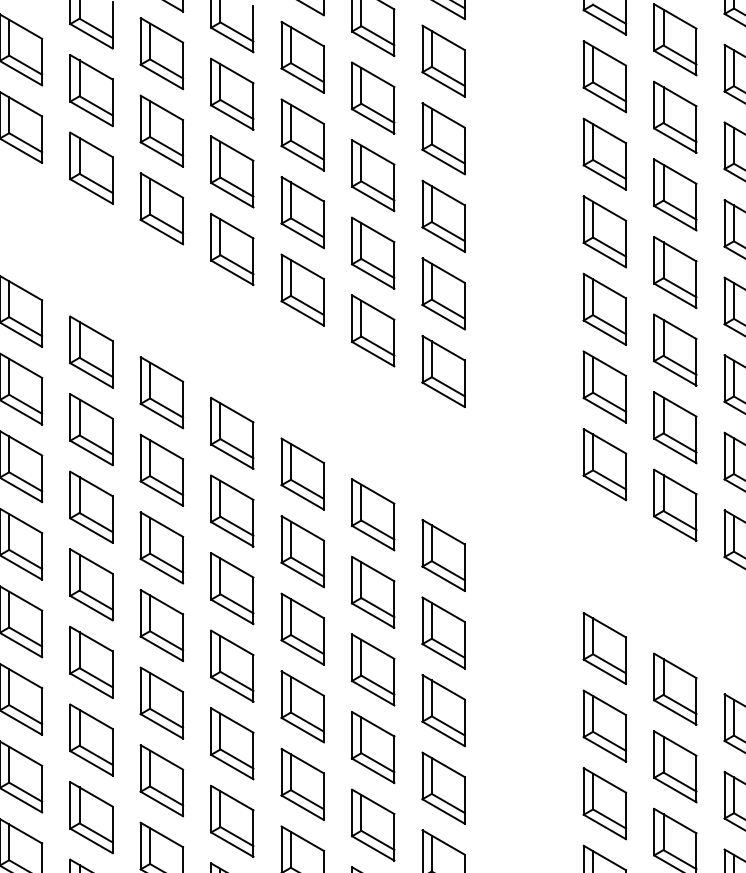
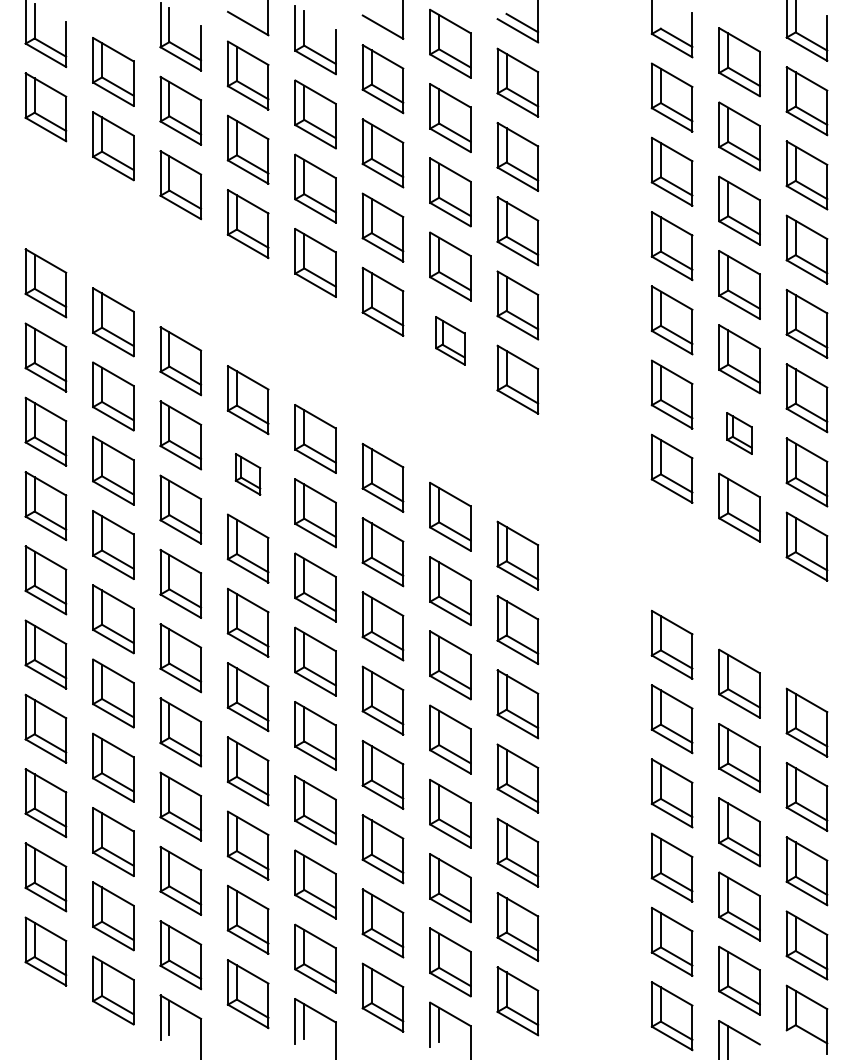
part: (373, 330) -> (450, 340), size x0.7
part: (675, 427) -> (739, 433), size x0.6
part: (161, 470) -> (247, 474), size x0.6

